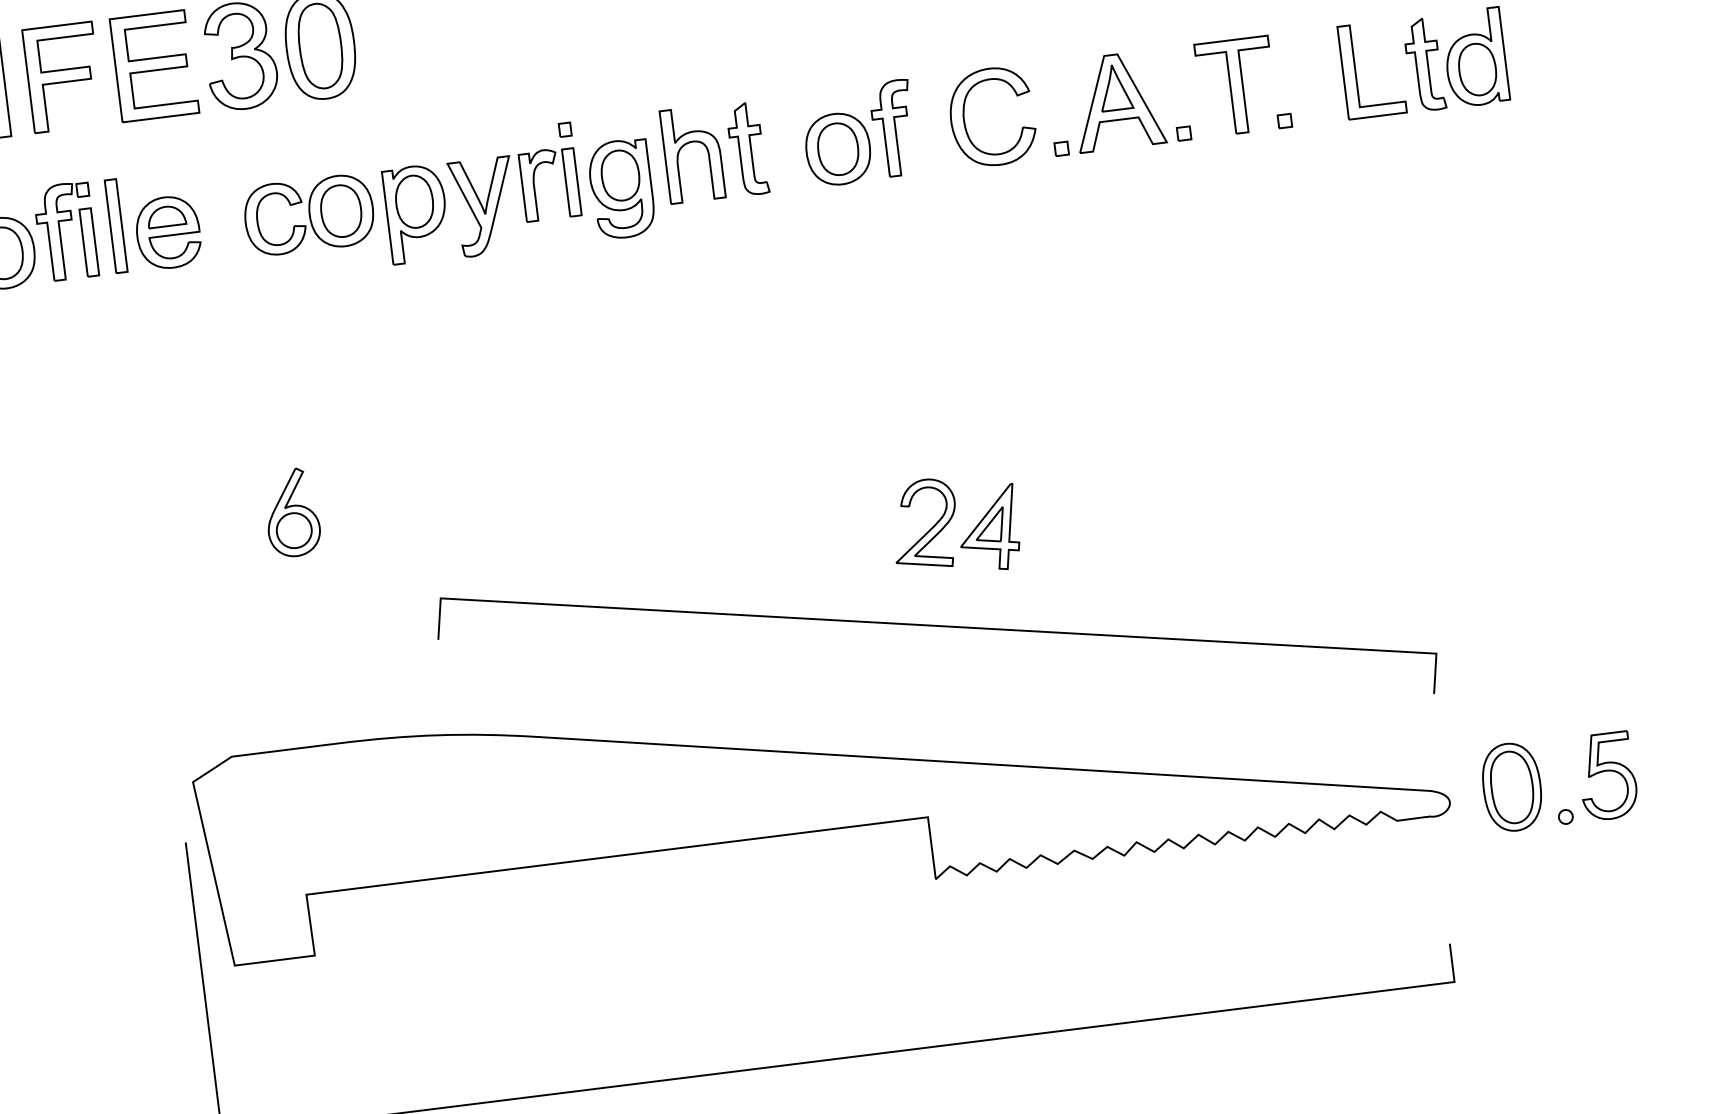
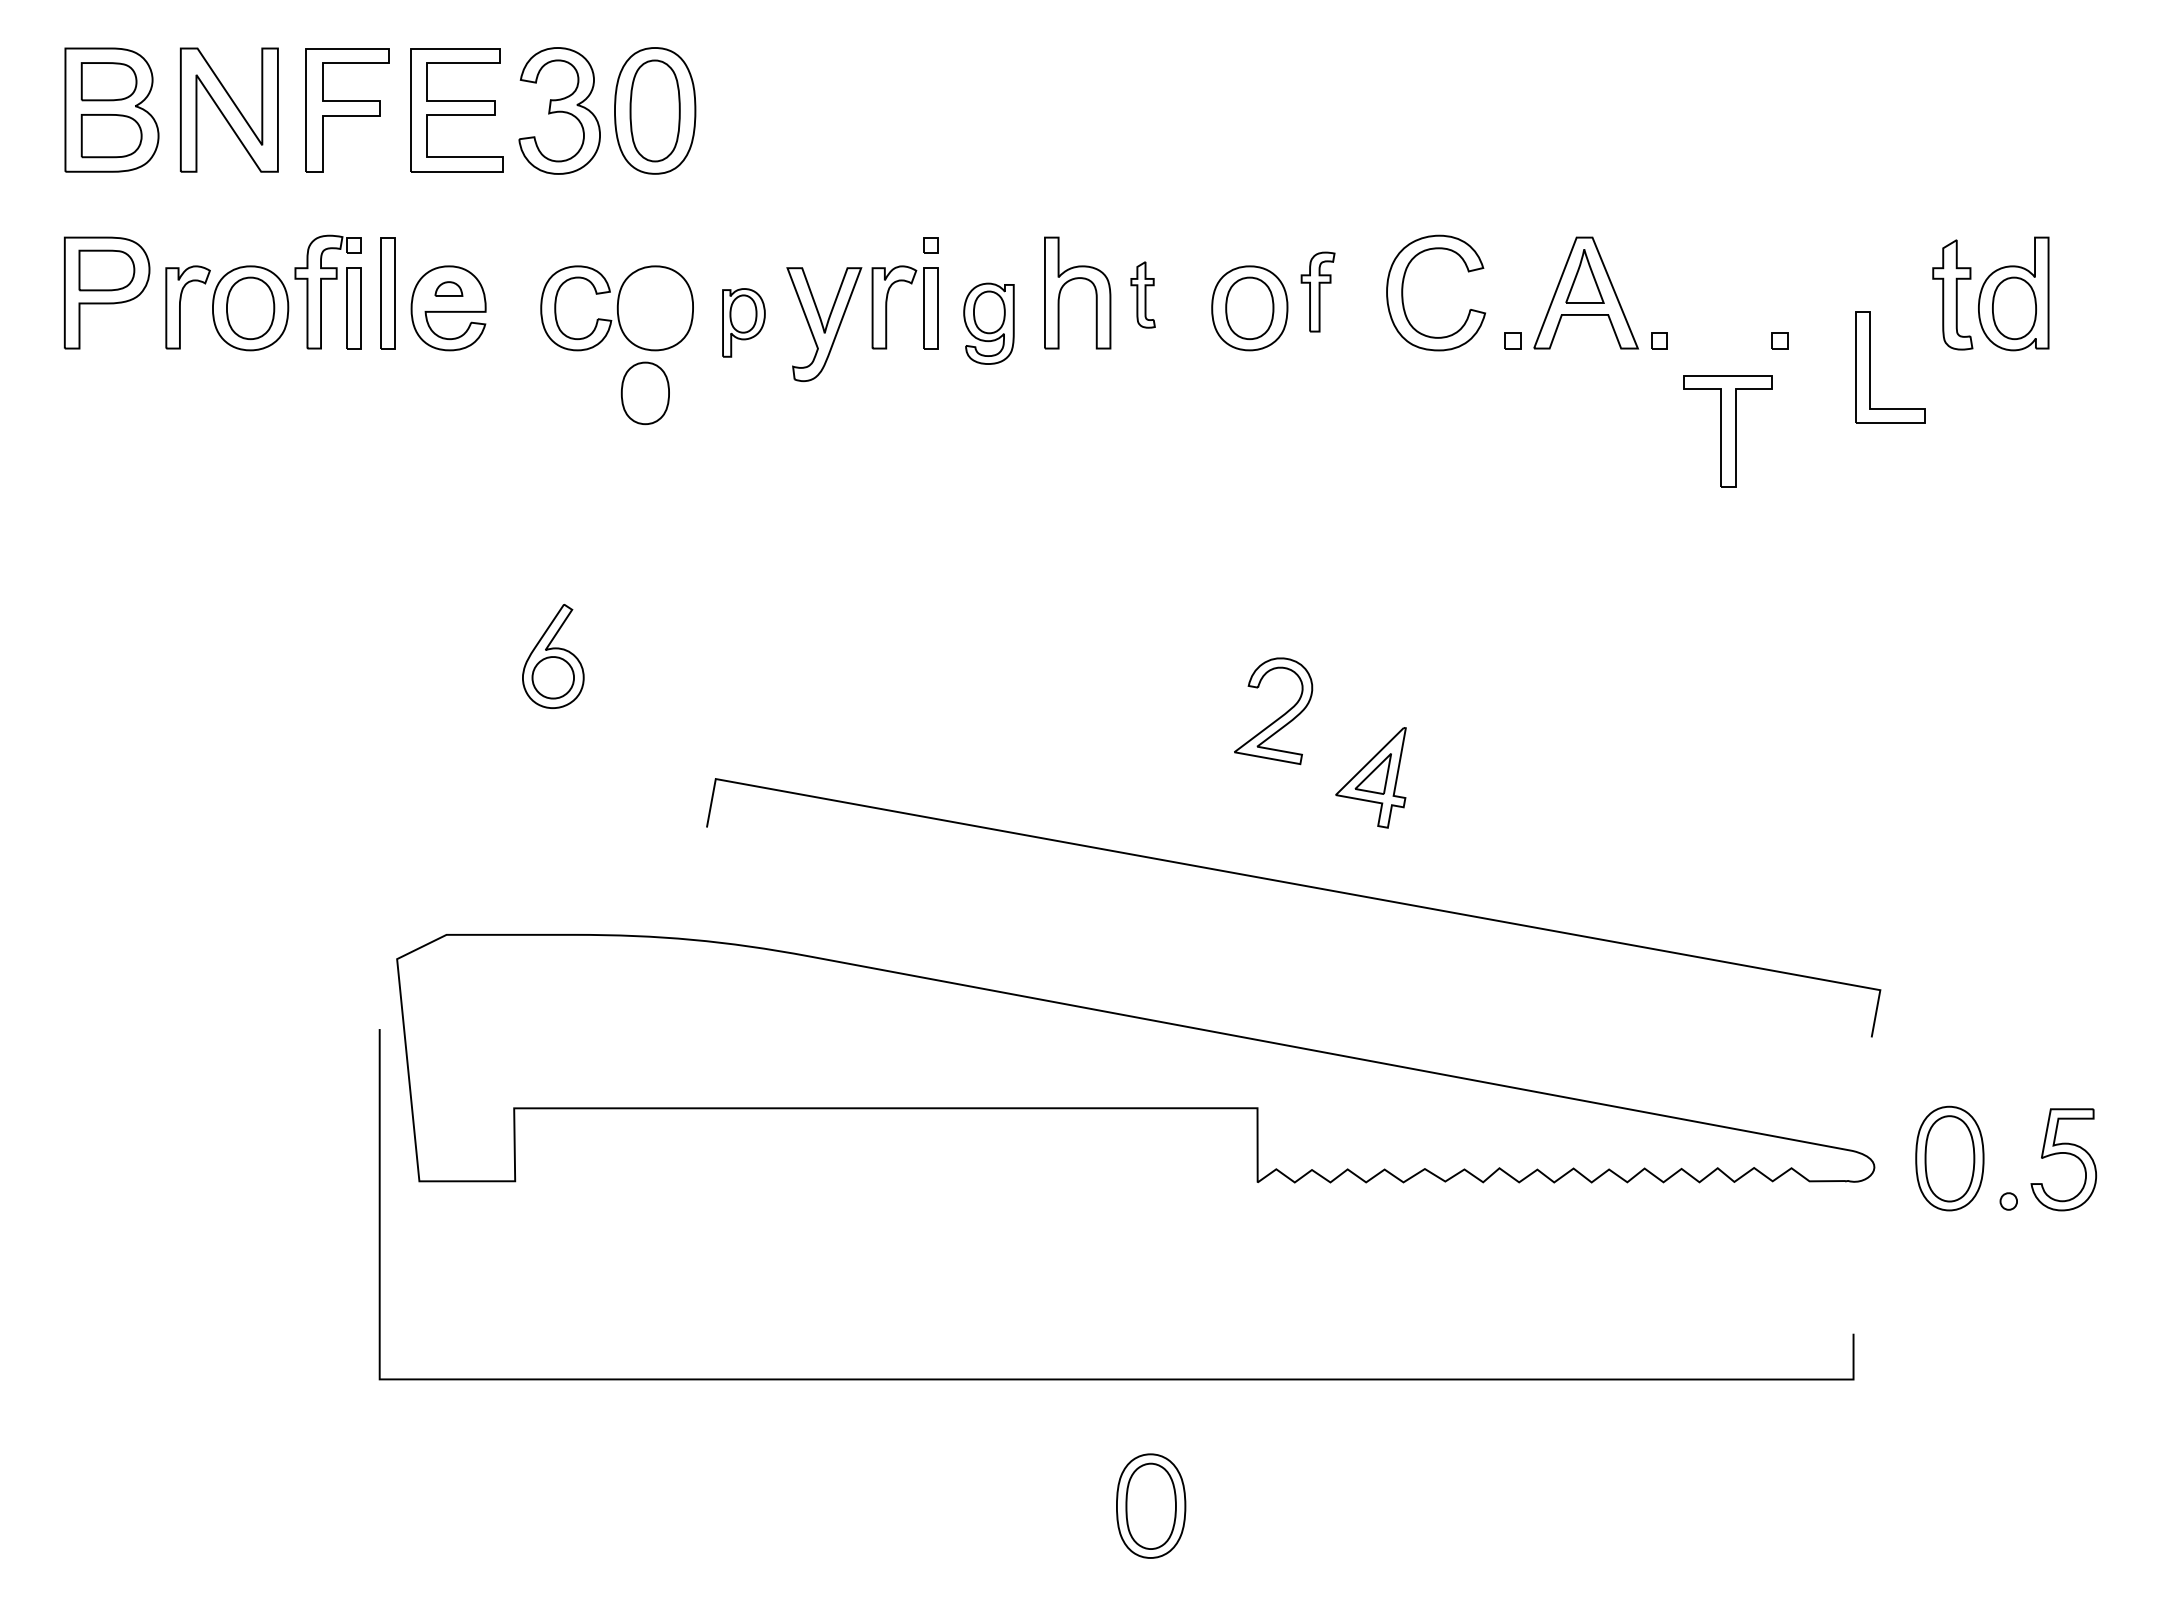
part: (1355, 72) -> (1870, 367), moved
part: (1236, 87) -> (1727, 431), moved
part: (893, 128) -> (1317, 291), size x0.7
part: (747, 148) -> (1142, 294), size x0.6
part: (621, 189) -> (988, 323), size x0.7
part: (340, 211) -> (644, 393), moved
part: (416, 213) -> (743, 322), size x0.6
part: (166, 216) -> (448, 288), size x0.6
part: (929, 529) -> (1278, 717), moved

